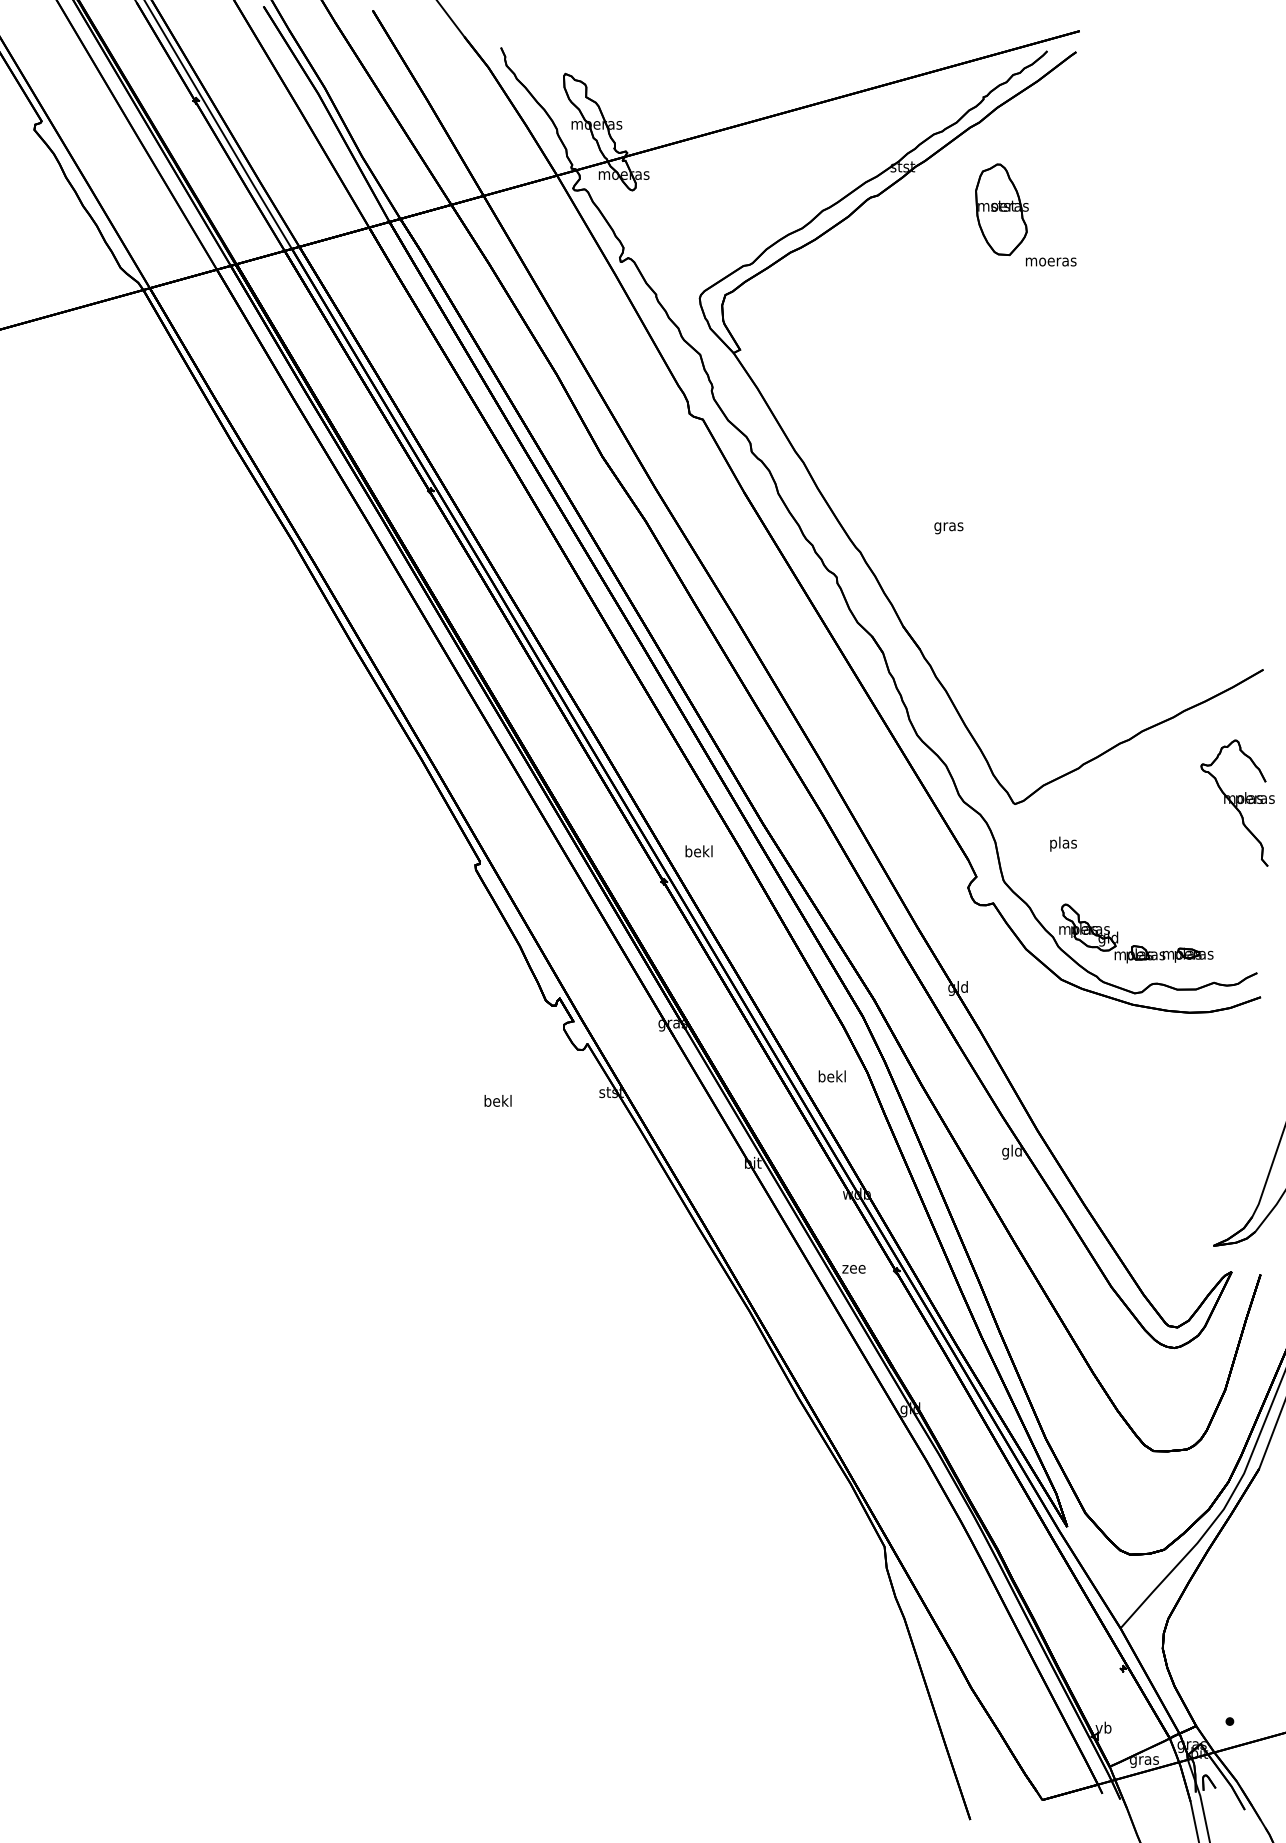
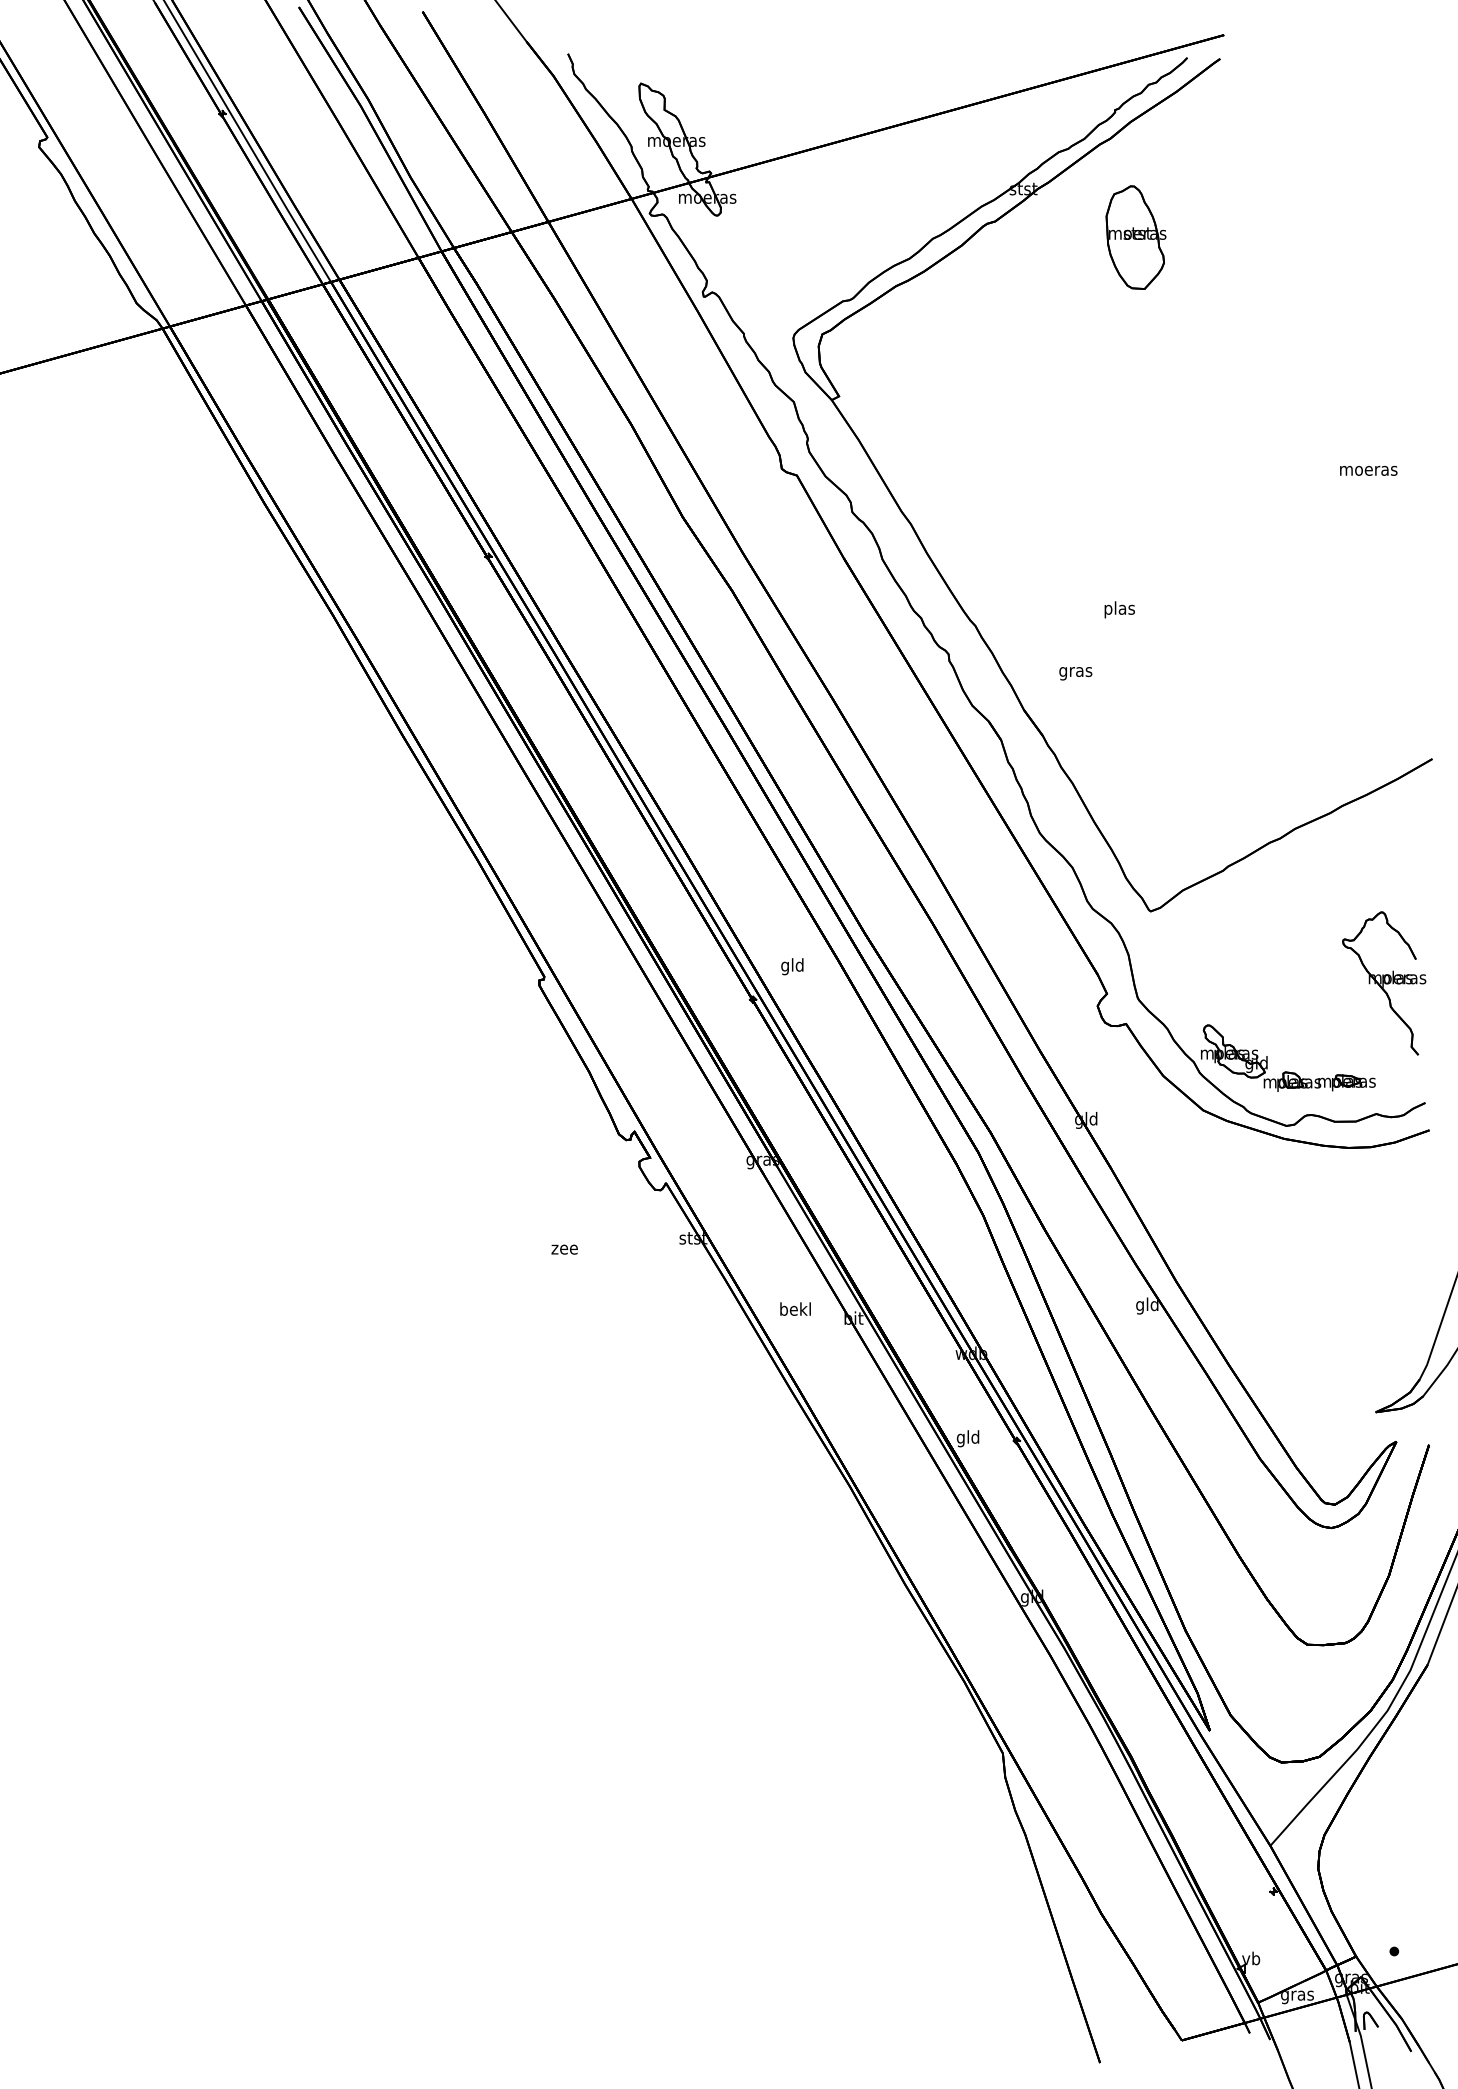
text: (1050, 261) -> (1368, 470), moved
text: (948, 528) -> (1075, 673), moved
part: (1237, 803) -> (1384, 983), moved
text: (1063, 843) -> (1119, 609), moved
text: (699, 852) -> (792, 966), bekl -> gld
text: (832, 1075) -> (795, 1308), moved
text: (497, 1100) -> (564, 1247), bekl -> zee
text: (854, 1269) -> (968, 1438), zee -> gld

